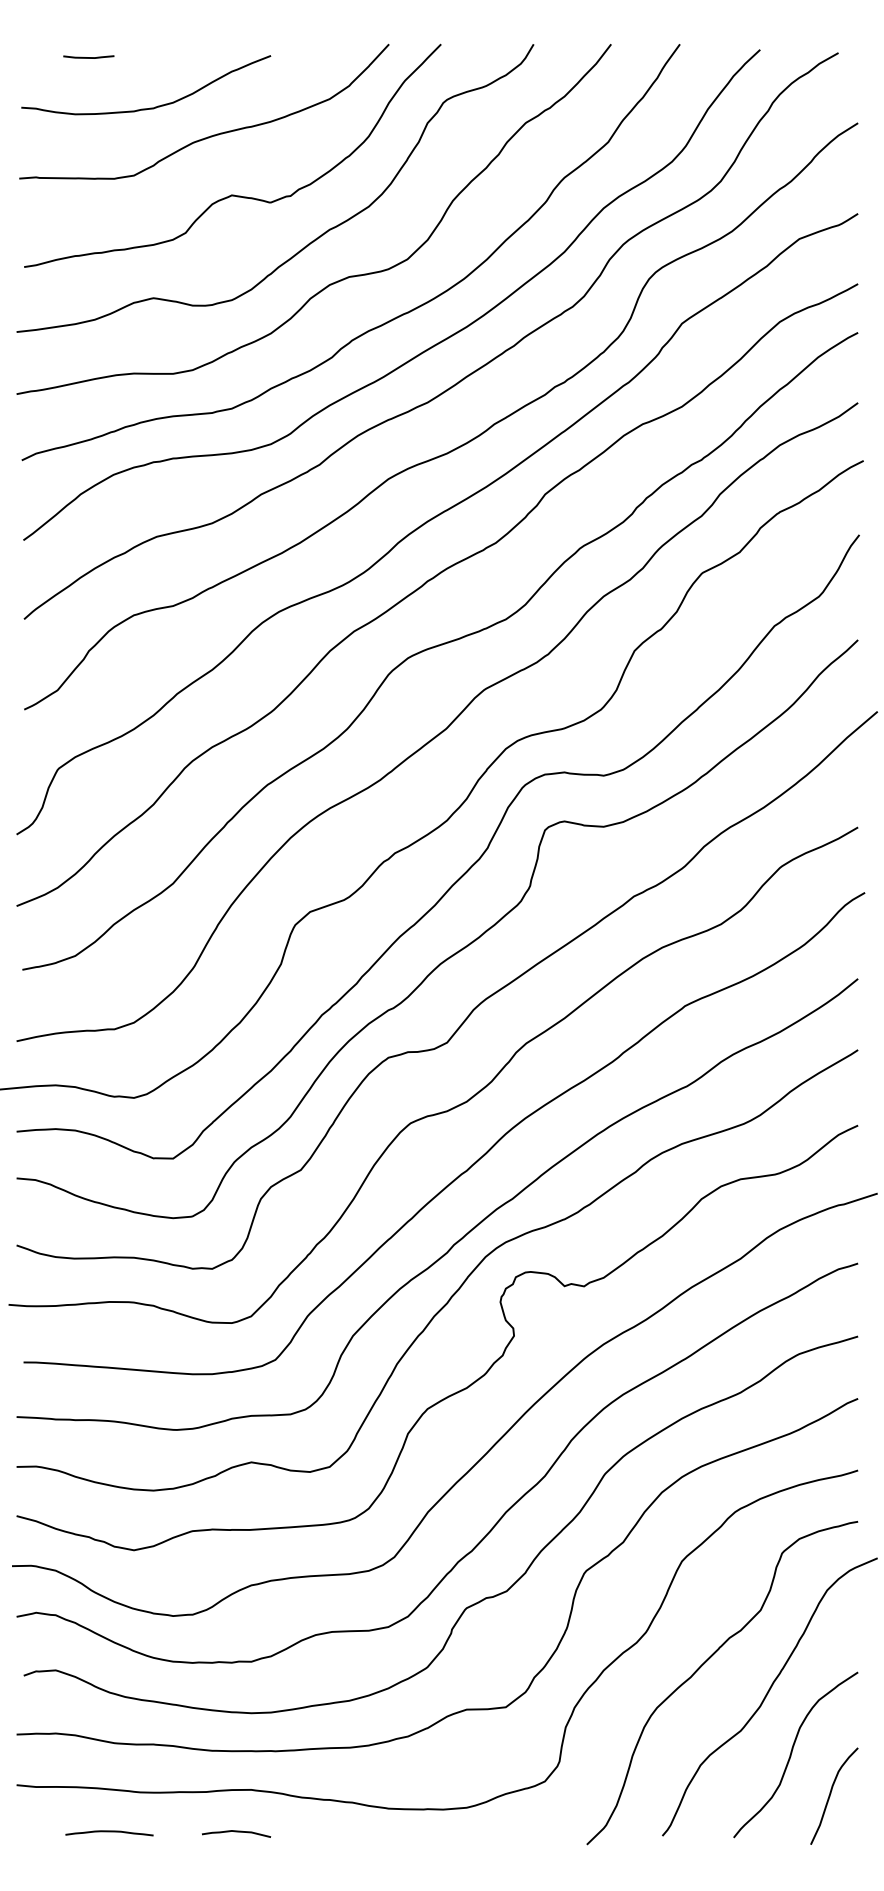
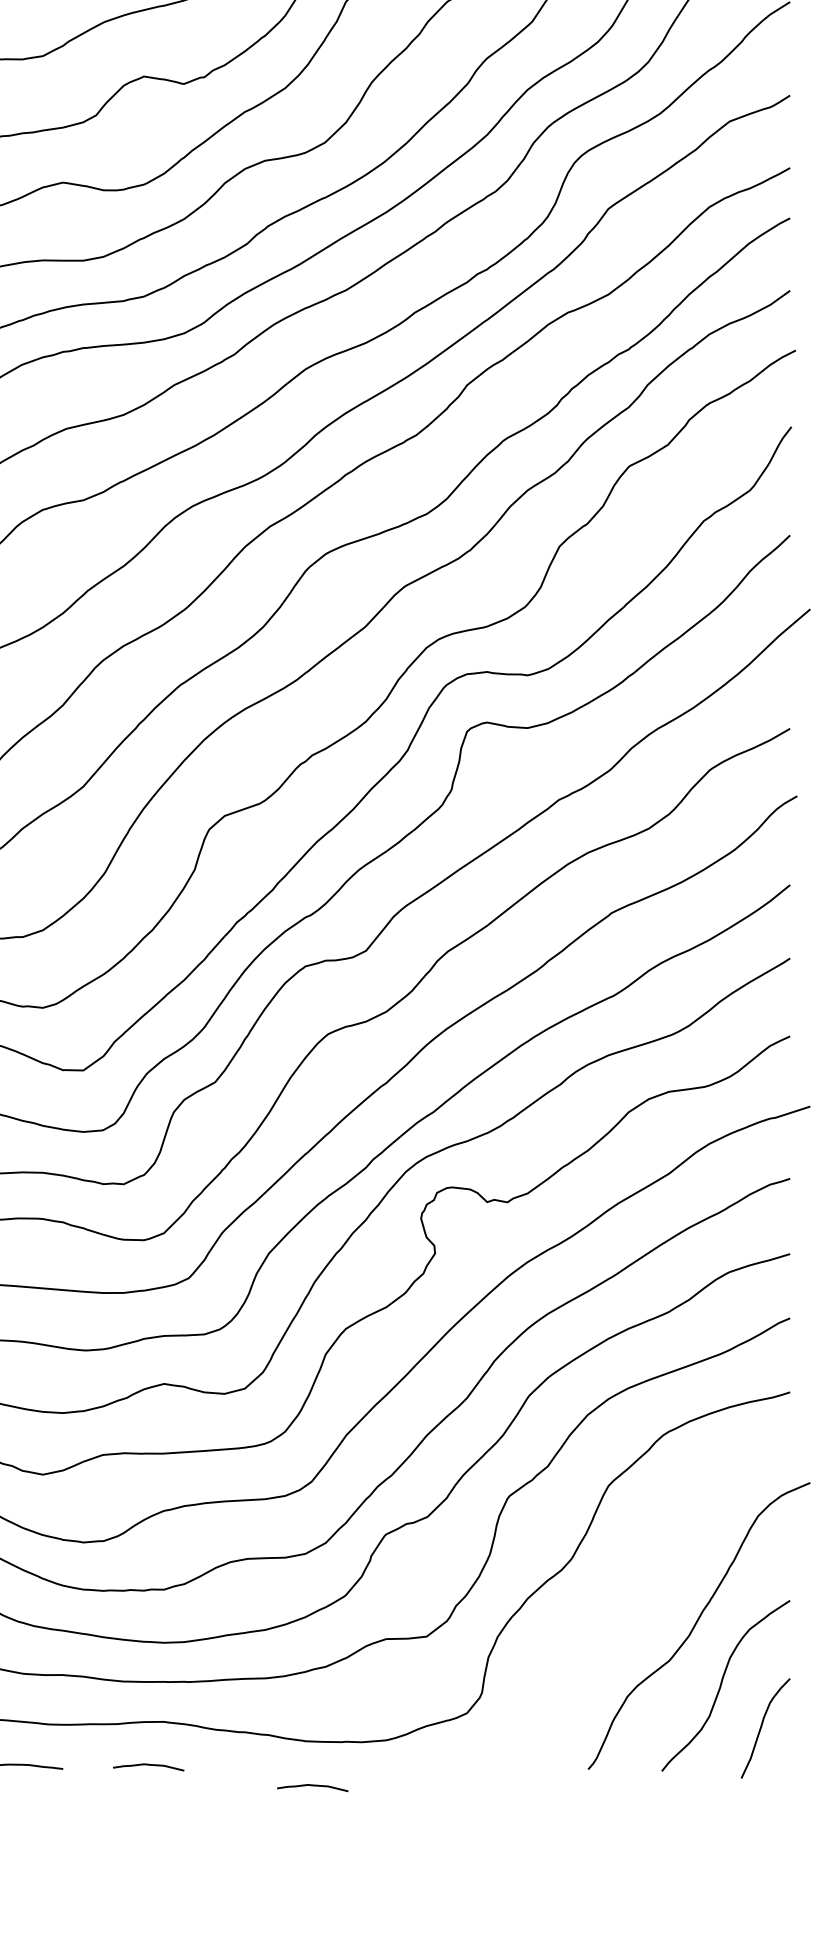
curve: (704, 1664) -> (631, 1592), removed
curve: (395, 1852) -> (312, 1786), added

